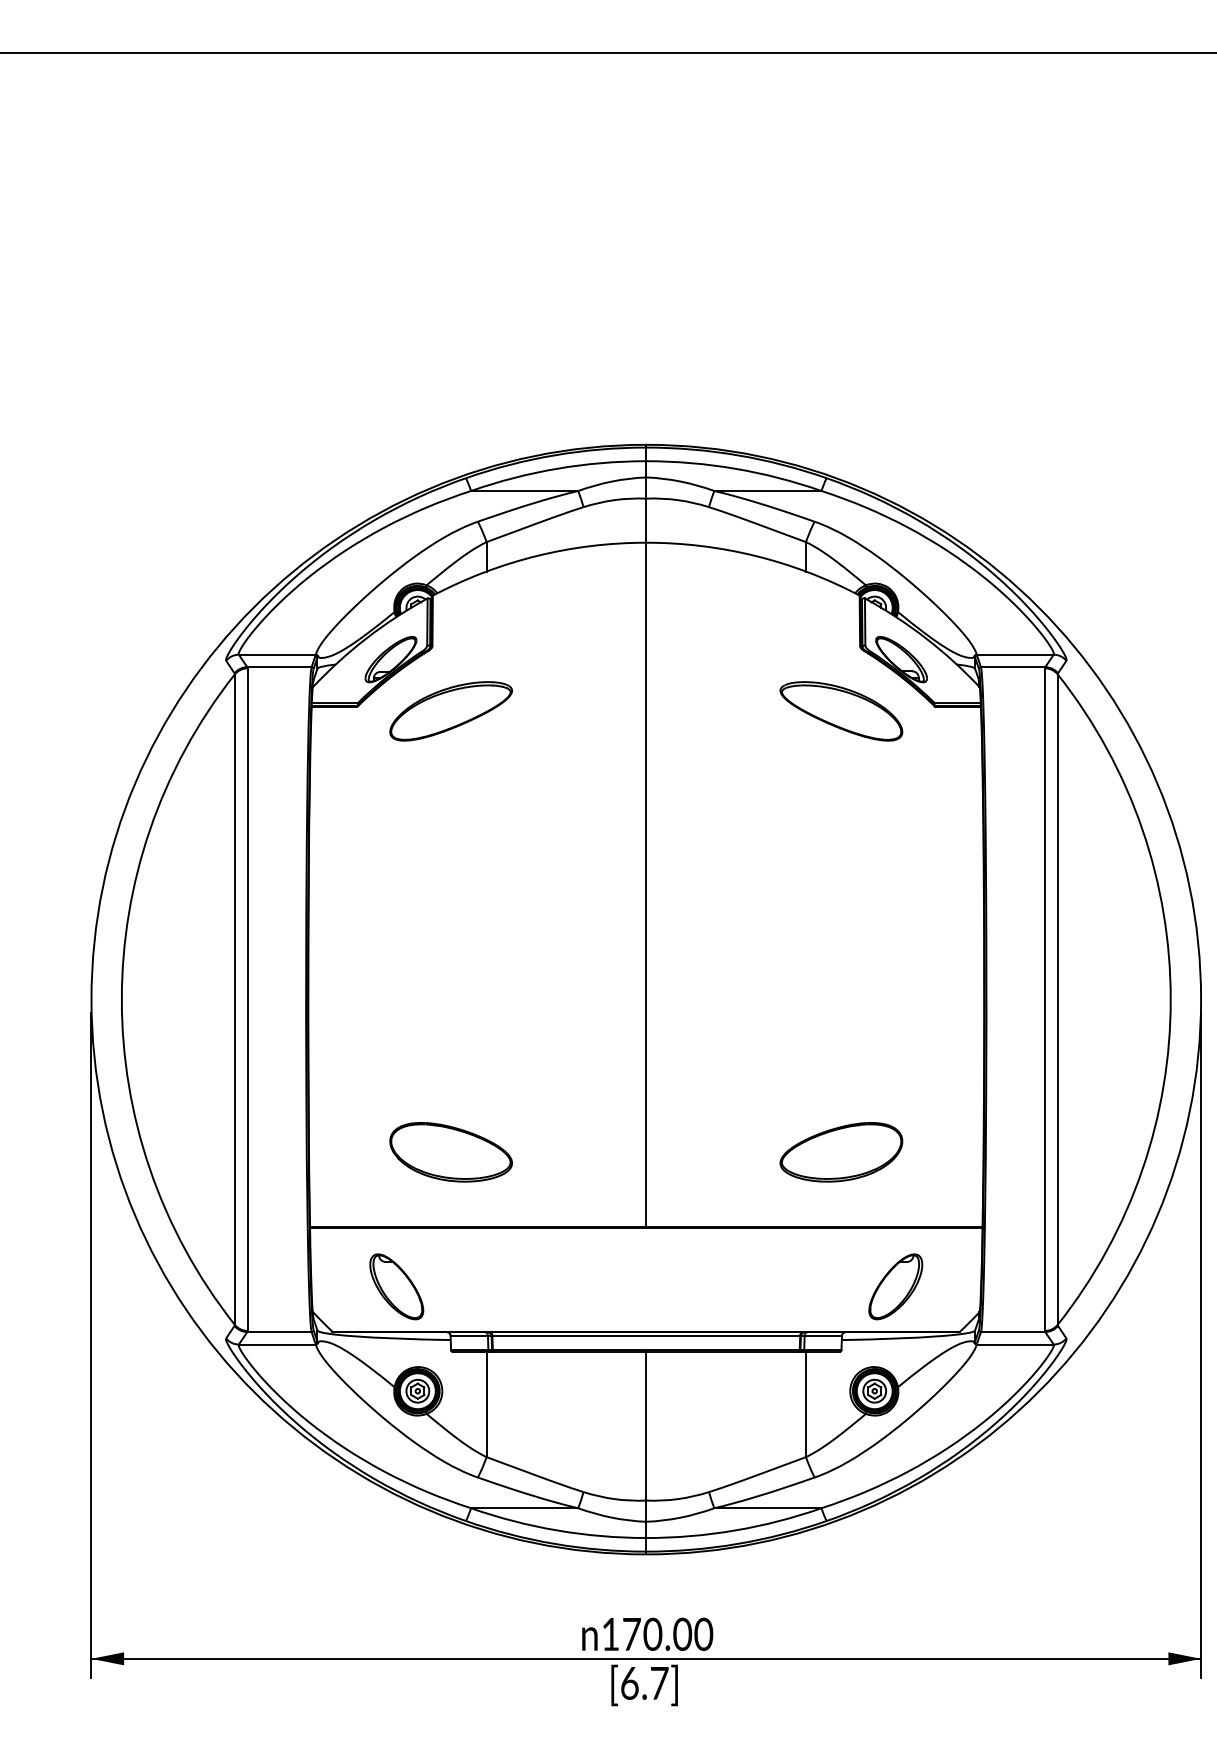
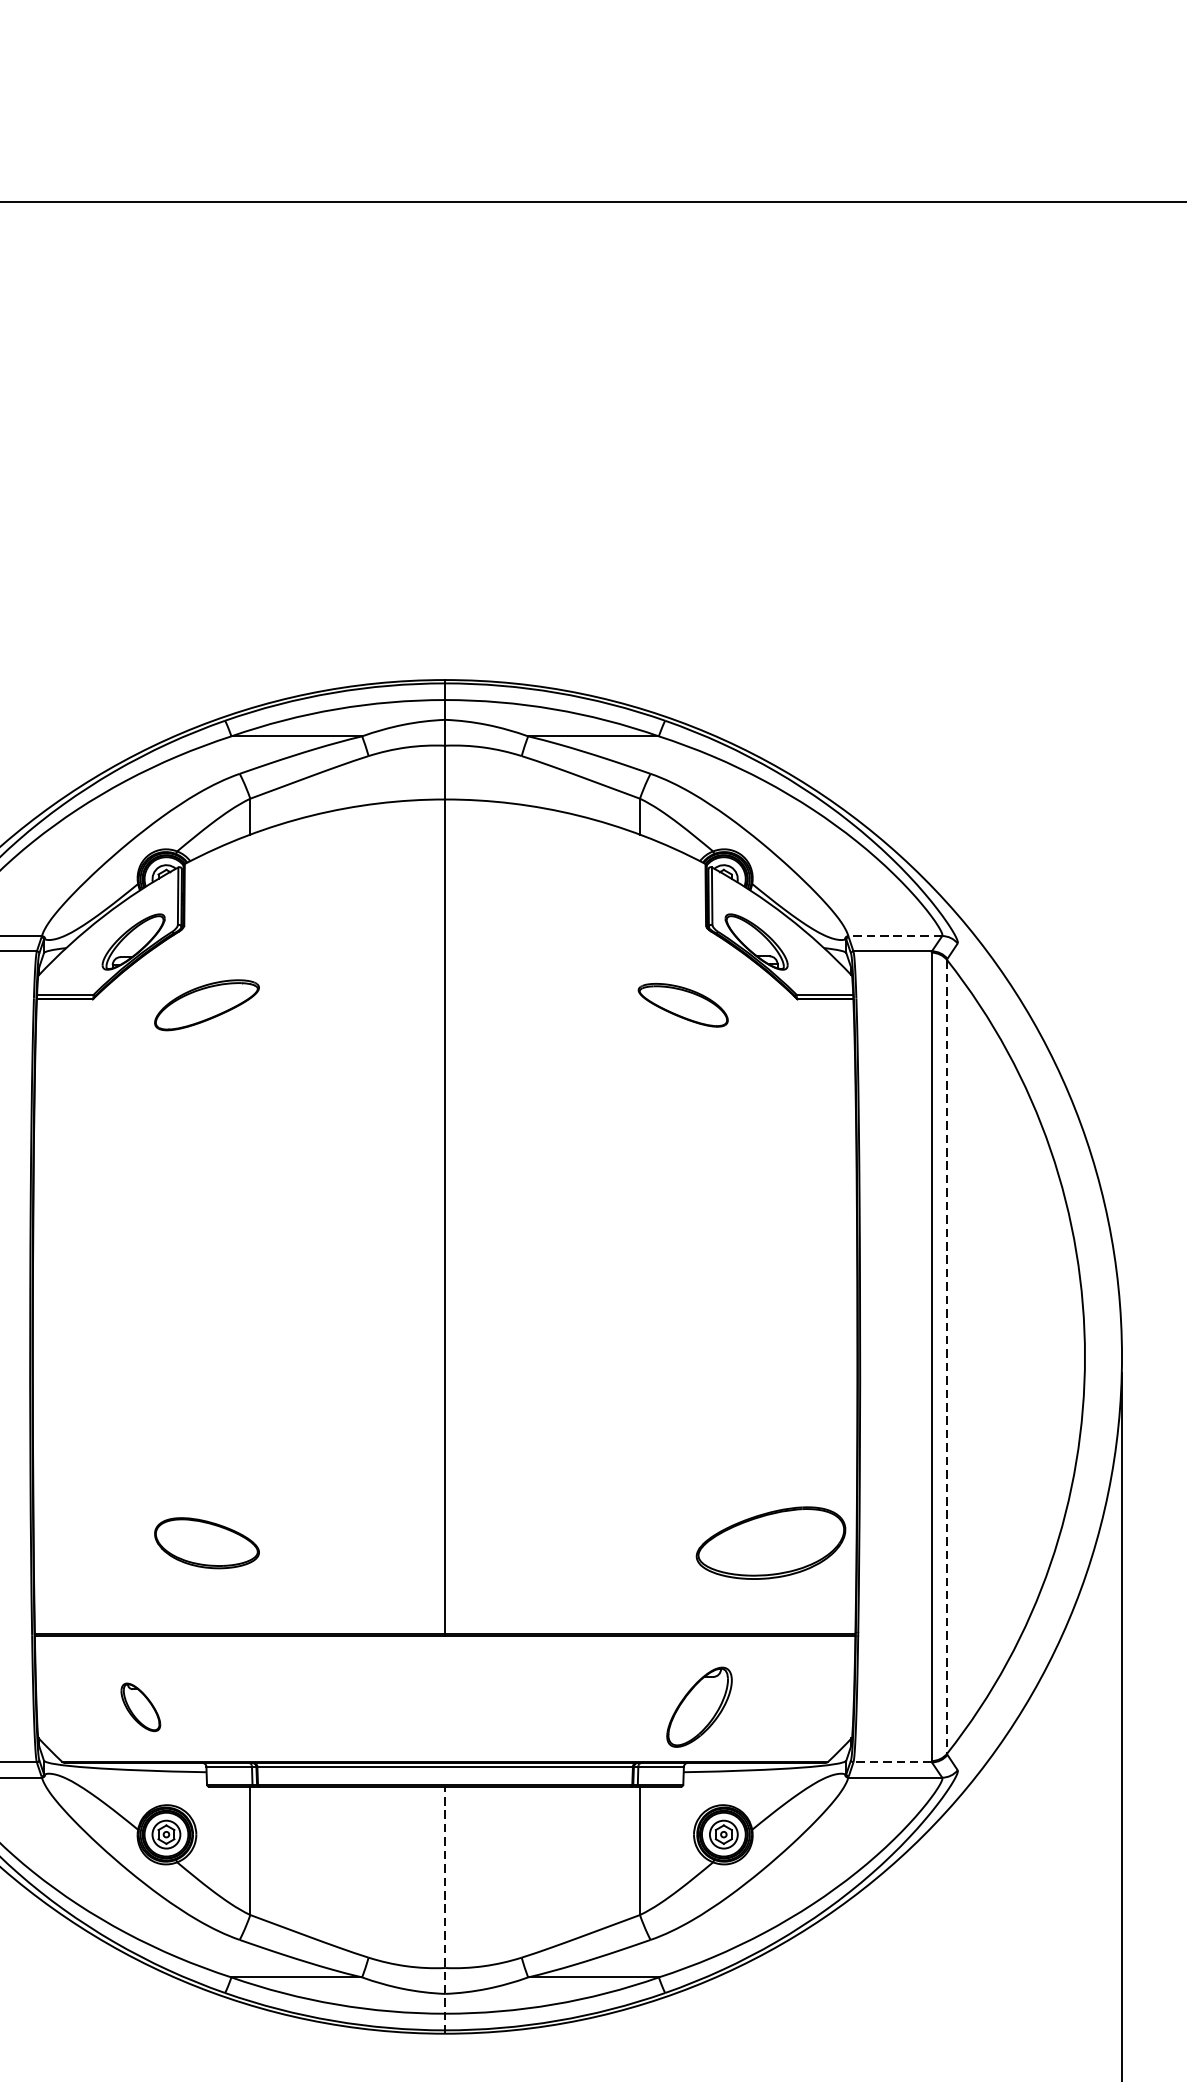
line: (1014, 654) -> (894, 935), solid -> dashed
part: (450, 711) -> (206, 1005), size x0.7
part: (841, 711) -> (683, 1005), size x0.6
line: (1057, 1000) -> (946, 1357), solid -> dashed
part: (450, 1152) -> (206, 1543), size x0.7
part: (841, 1152) -> (771, 1543), moved
part: (396, 1286) -> (140, 1706), size x0.6
part: (895, 1286) -> (699, 1706), moved
line: (1012, 1332) -> (891, 1762), solid -> dashed
line: (646, 1452) -> (445, 1909), solid -> dashed

